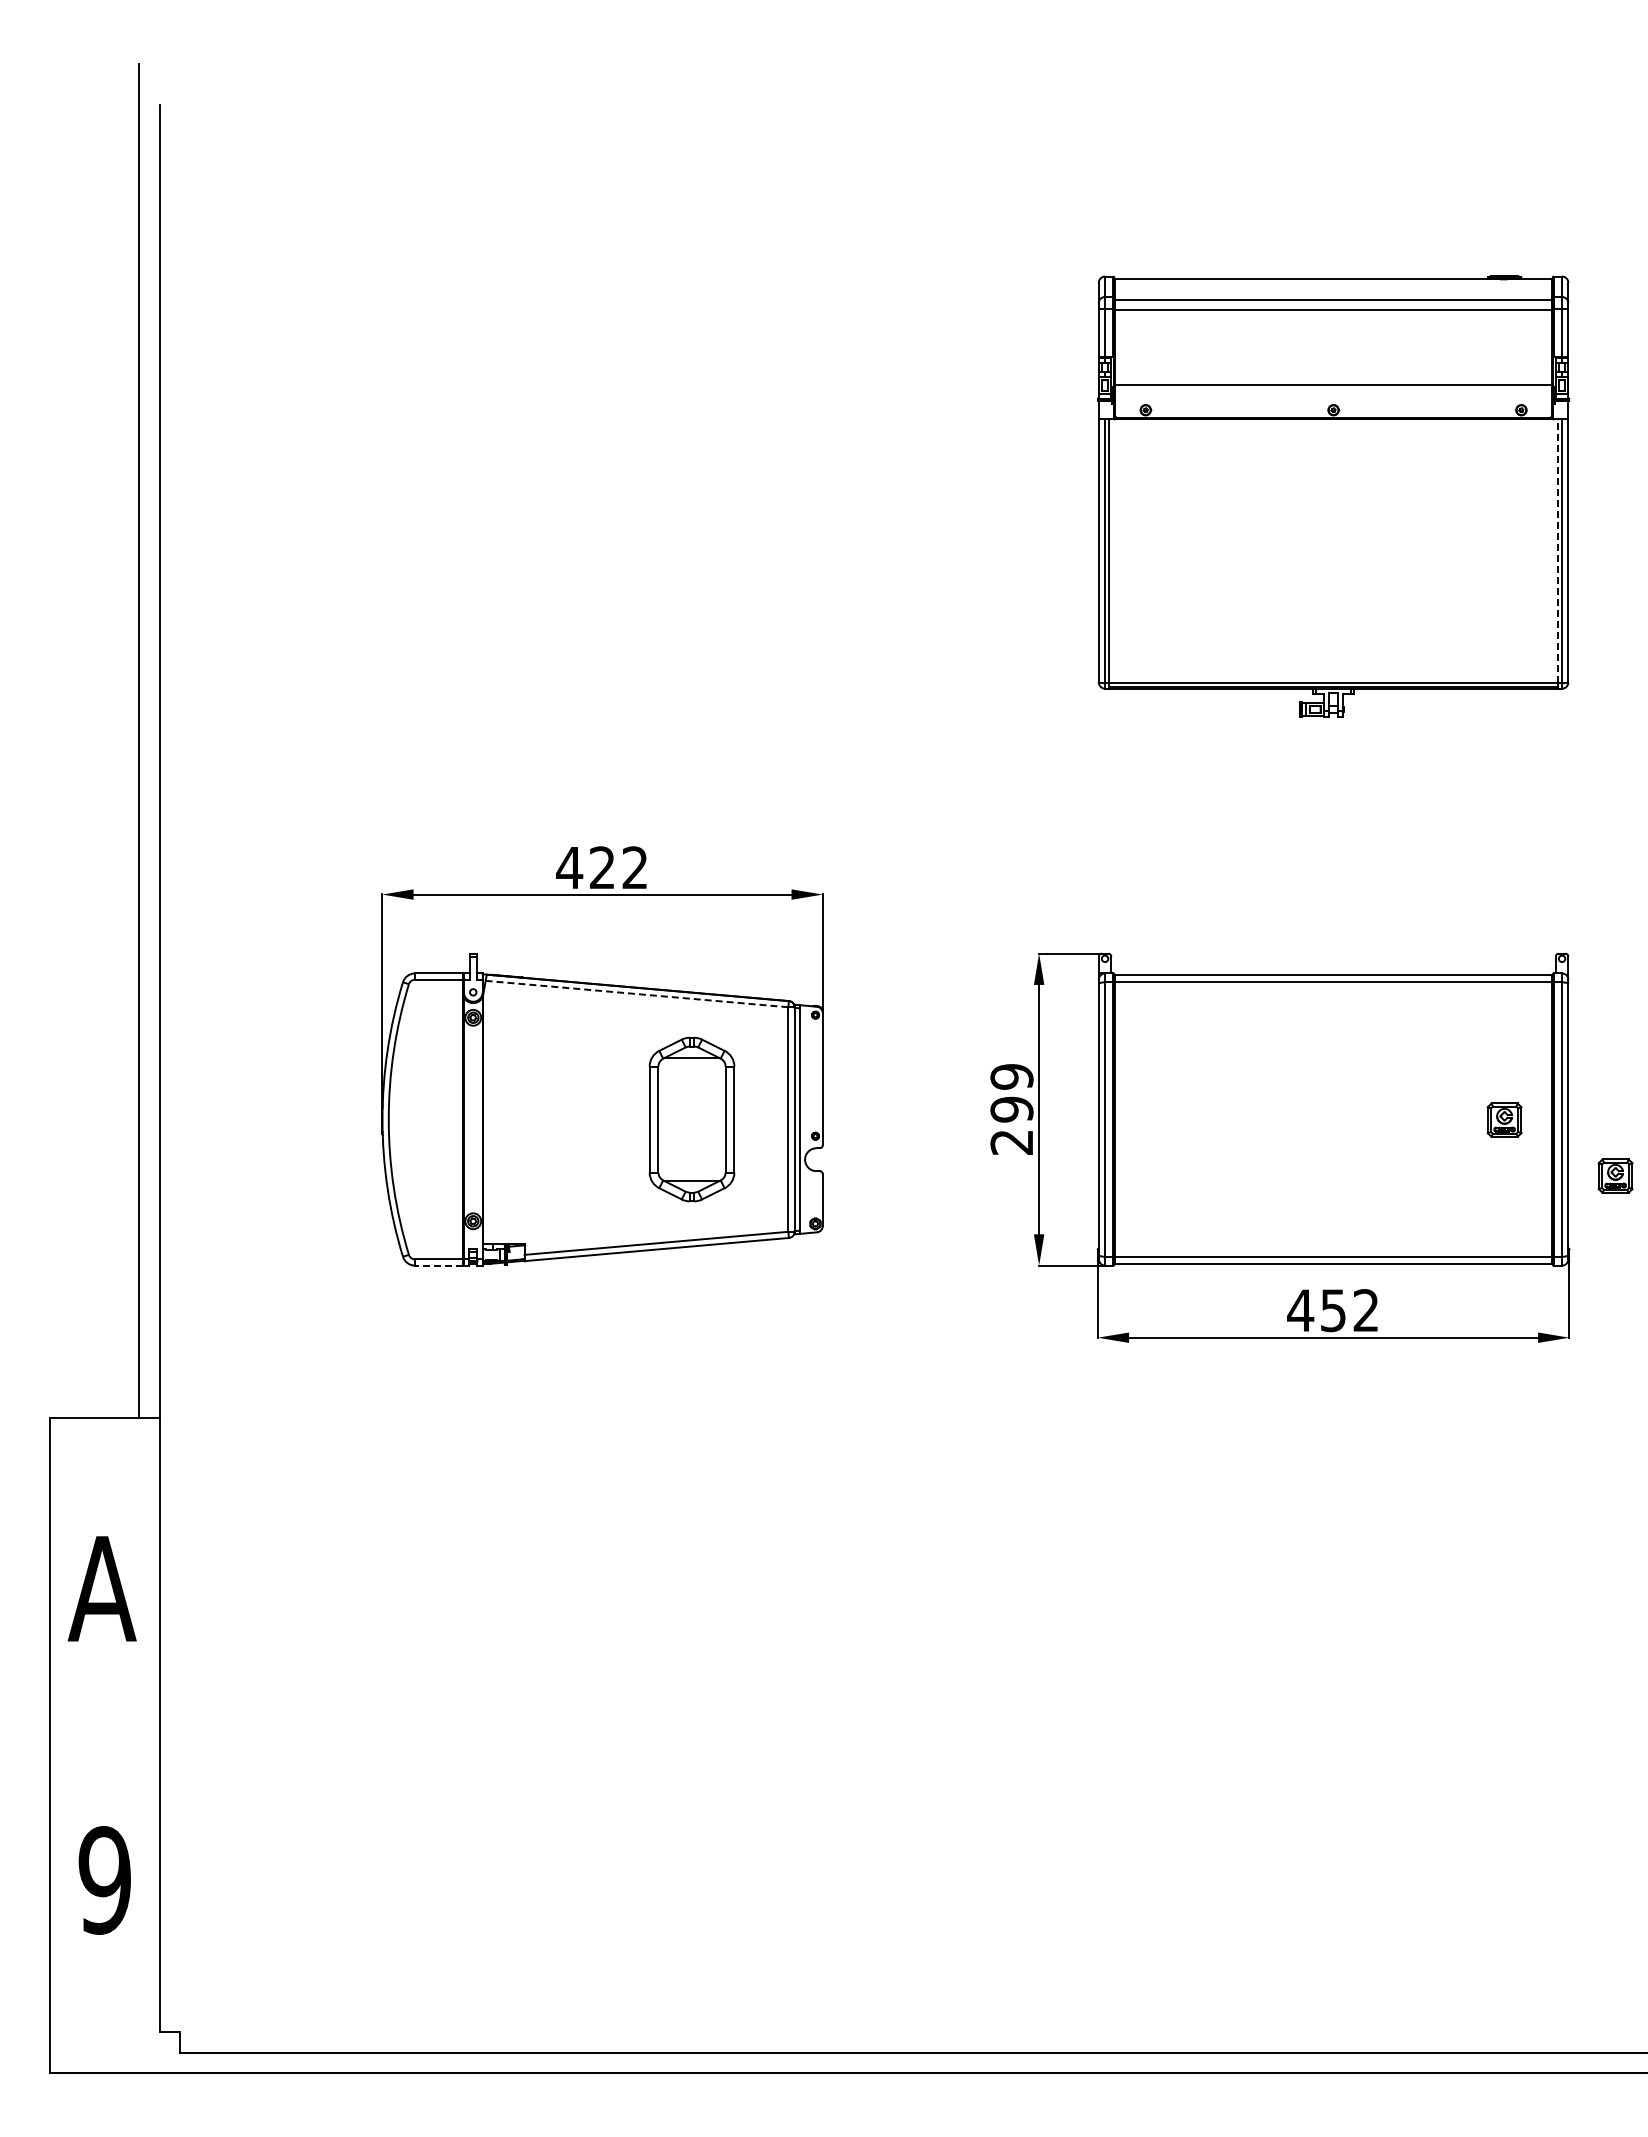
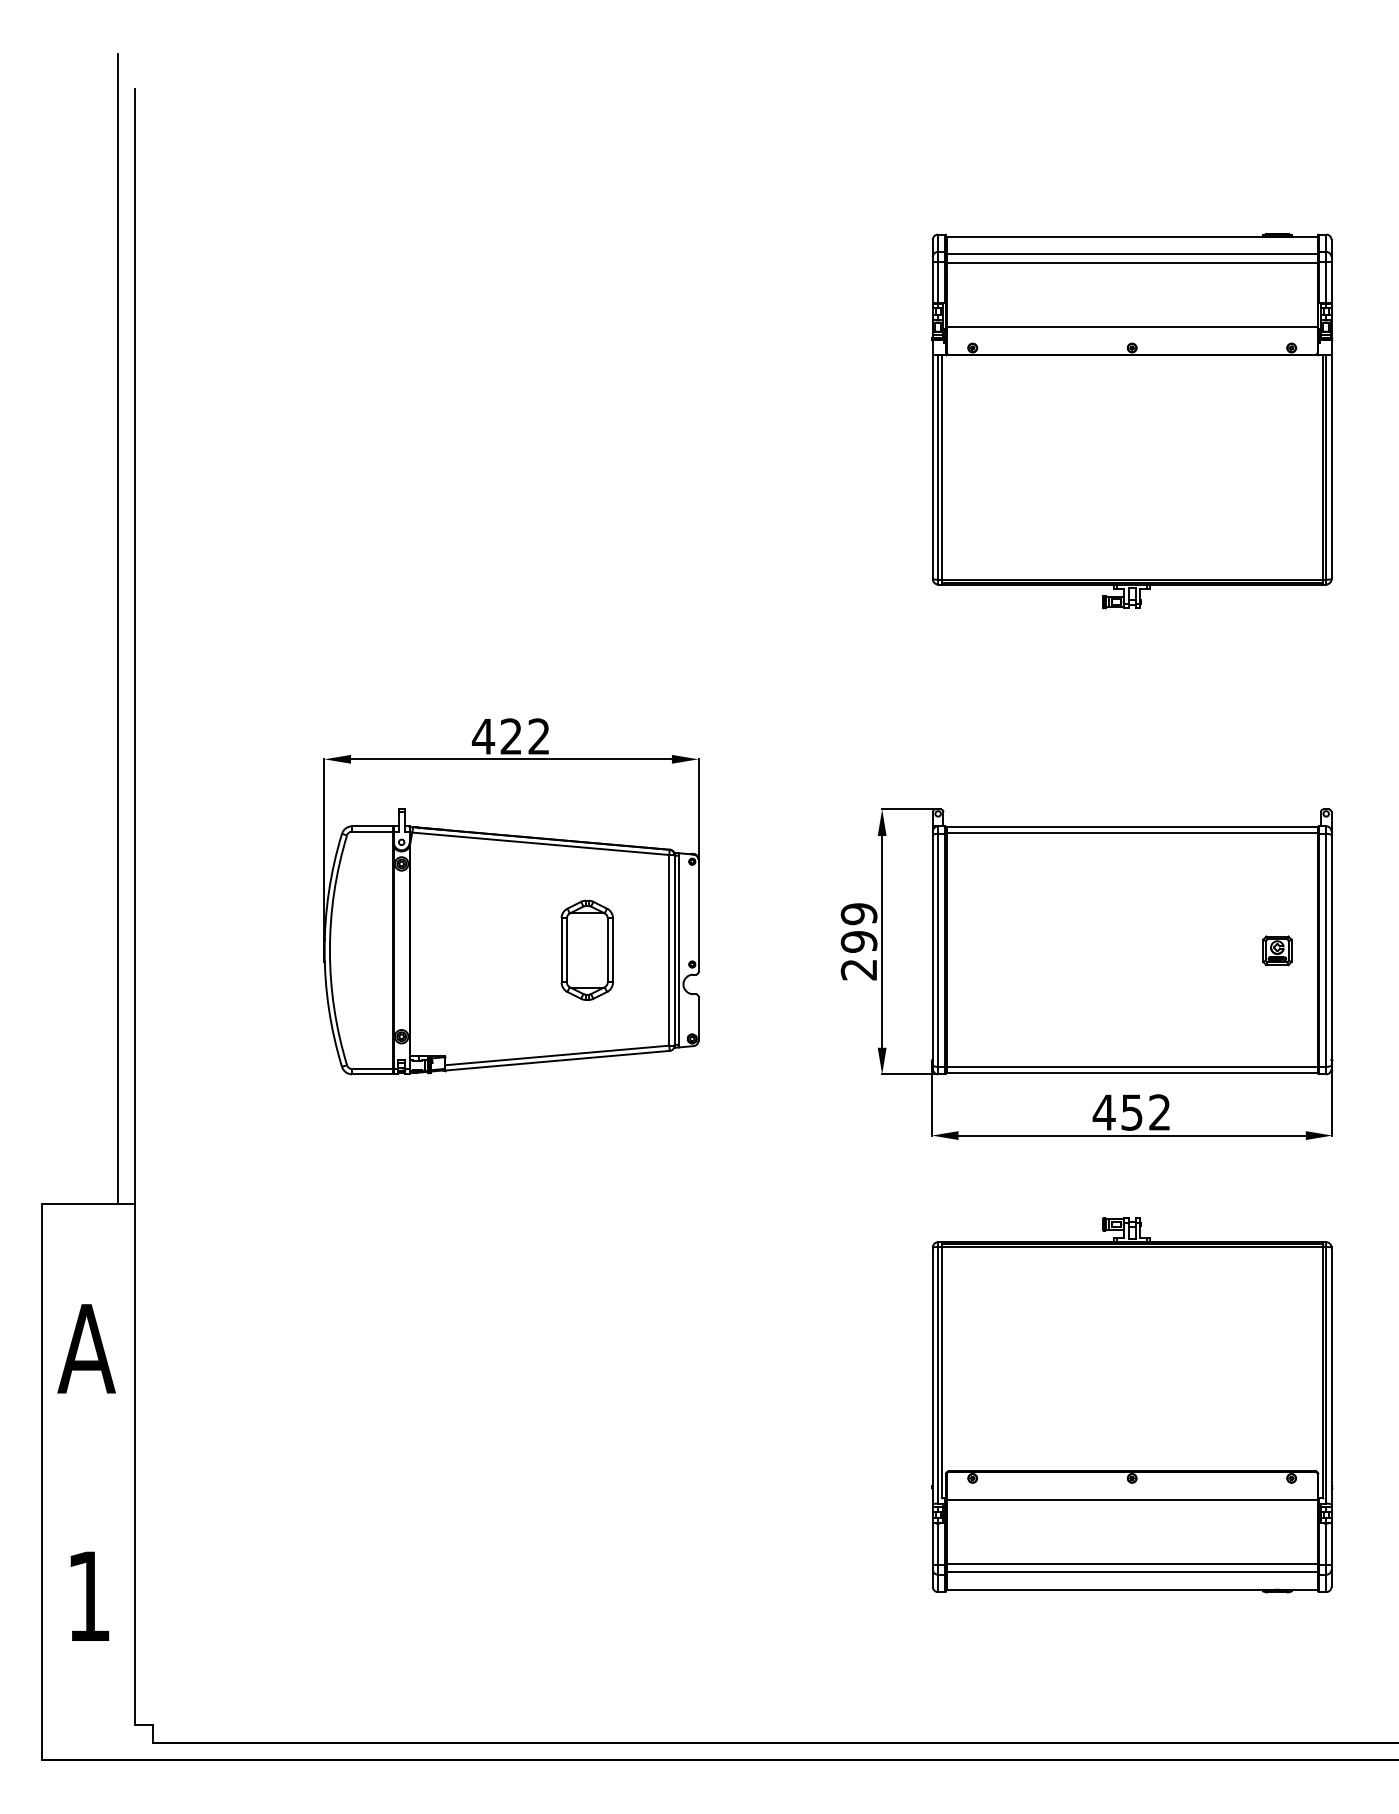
line: (1557, 550) -> (1322, 467), dashed -> solid
line: (637, 994) -> (541, 844), dashed -> solid
part: (691, 1119) -> (586, 950), size x0.71
part: (1615, 1175) -> (1371, 997), removed
line: (438, 1265) -> (372, 1074), dashed -> solid
part: (1333, 1655) -> (1132, 1405), added
text: (104, 1880) -> (88, 1596), 9 -> 1

